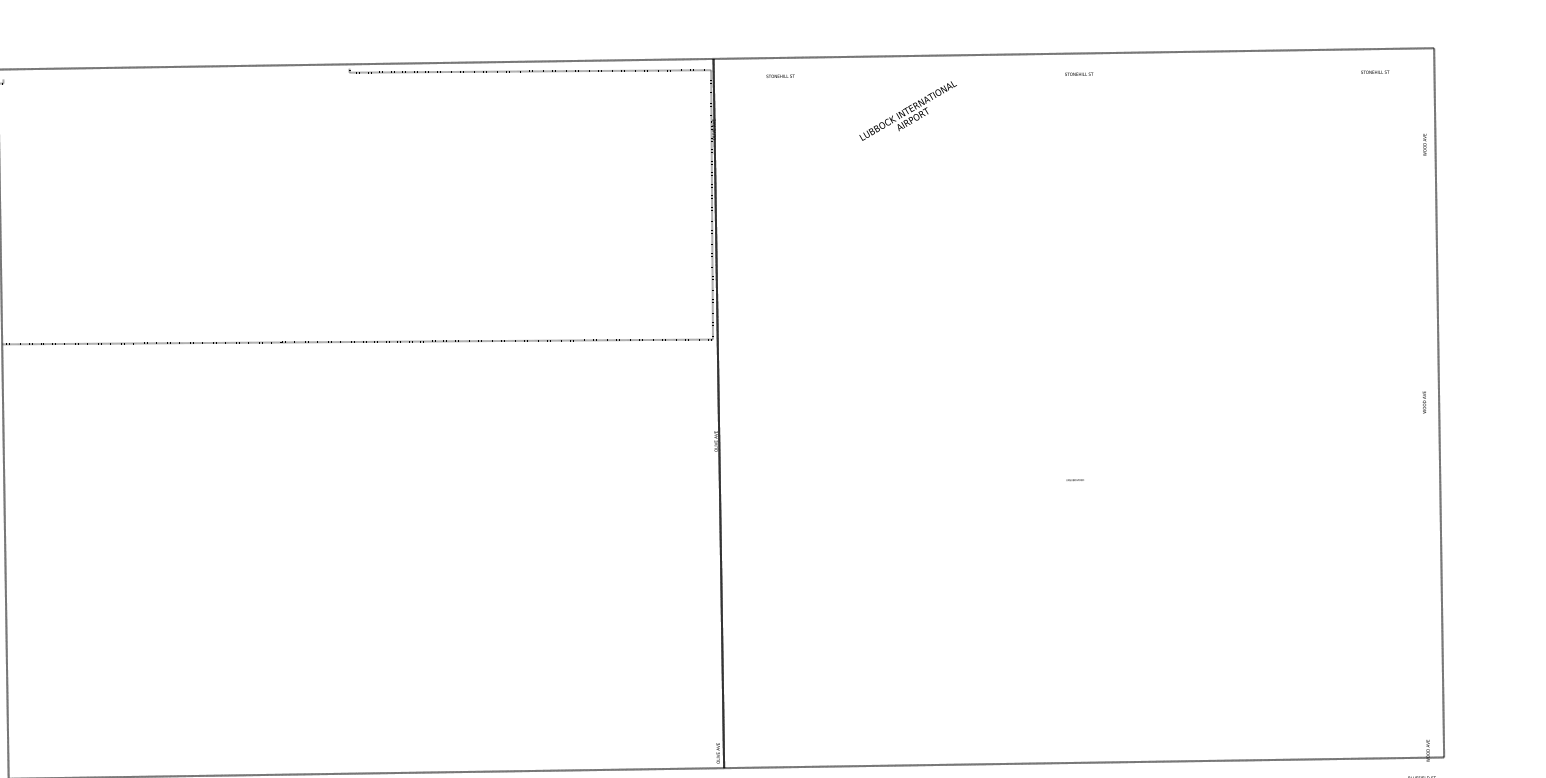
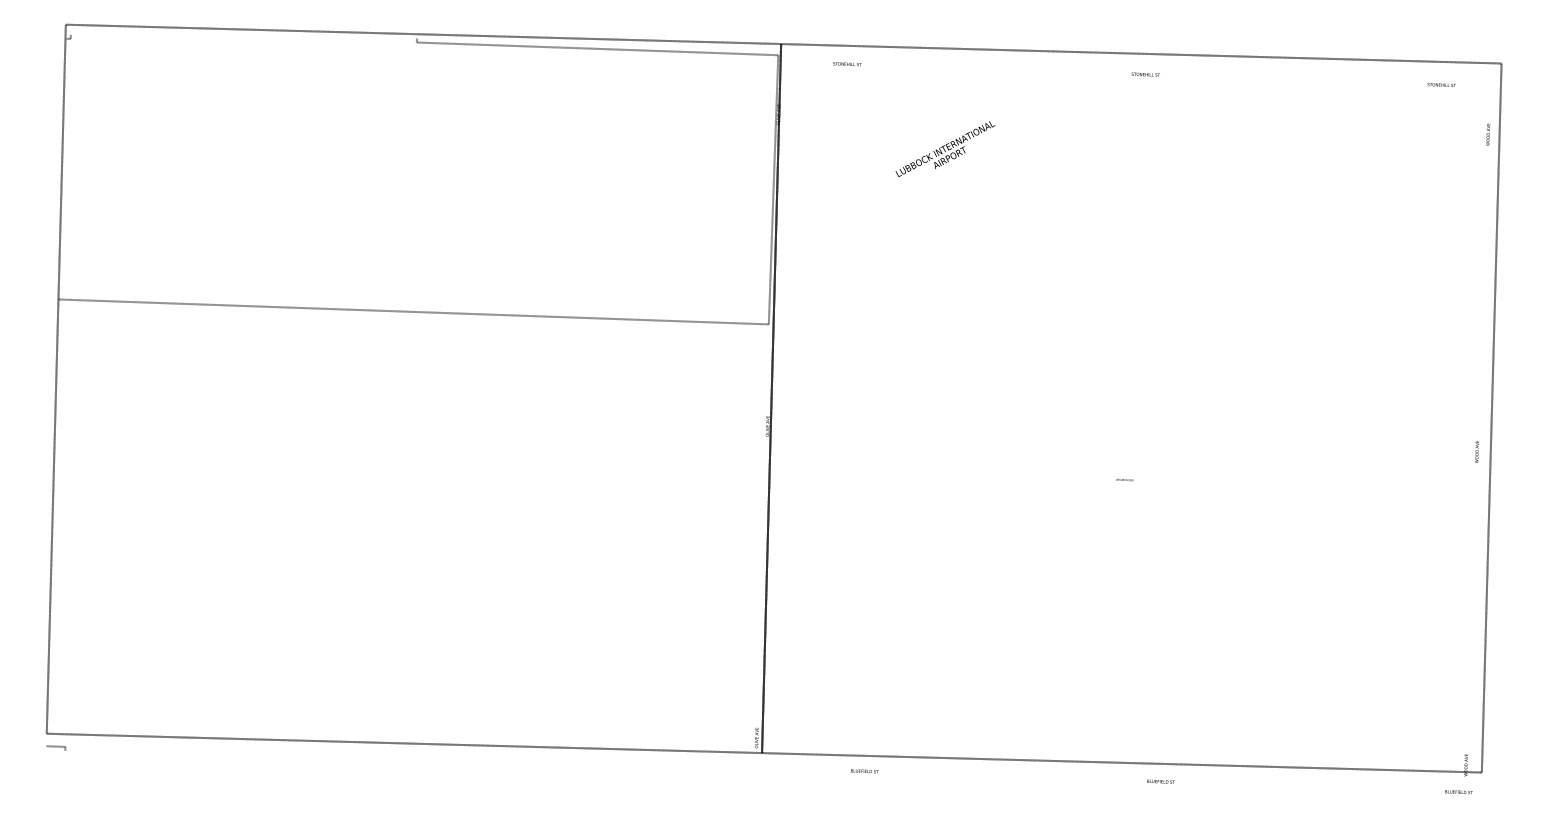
text: (908, 110) -> (945, 148), moved
text: (1425, 144) -> (1488, 134), moved
text: (1423, 401) -> (1476, 451), moved

